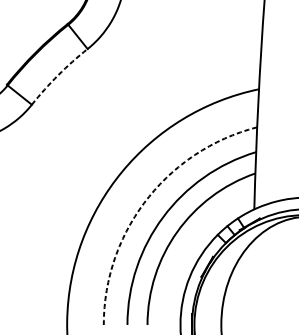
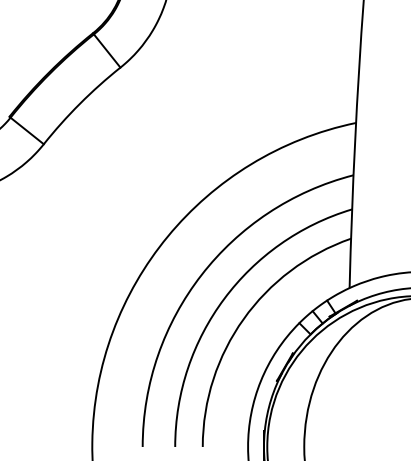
arc: (57, 75) -> (79, 103), dashed -> solid
arc: (146, 200) -> (201, 275), dashed -> solid

